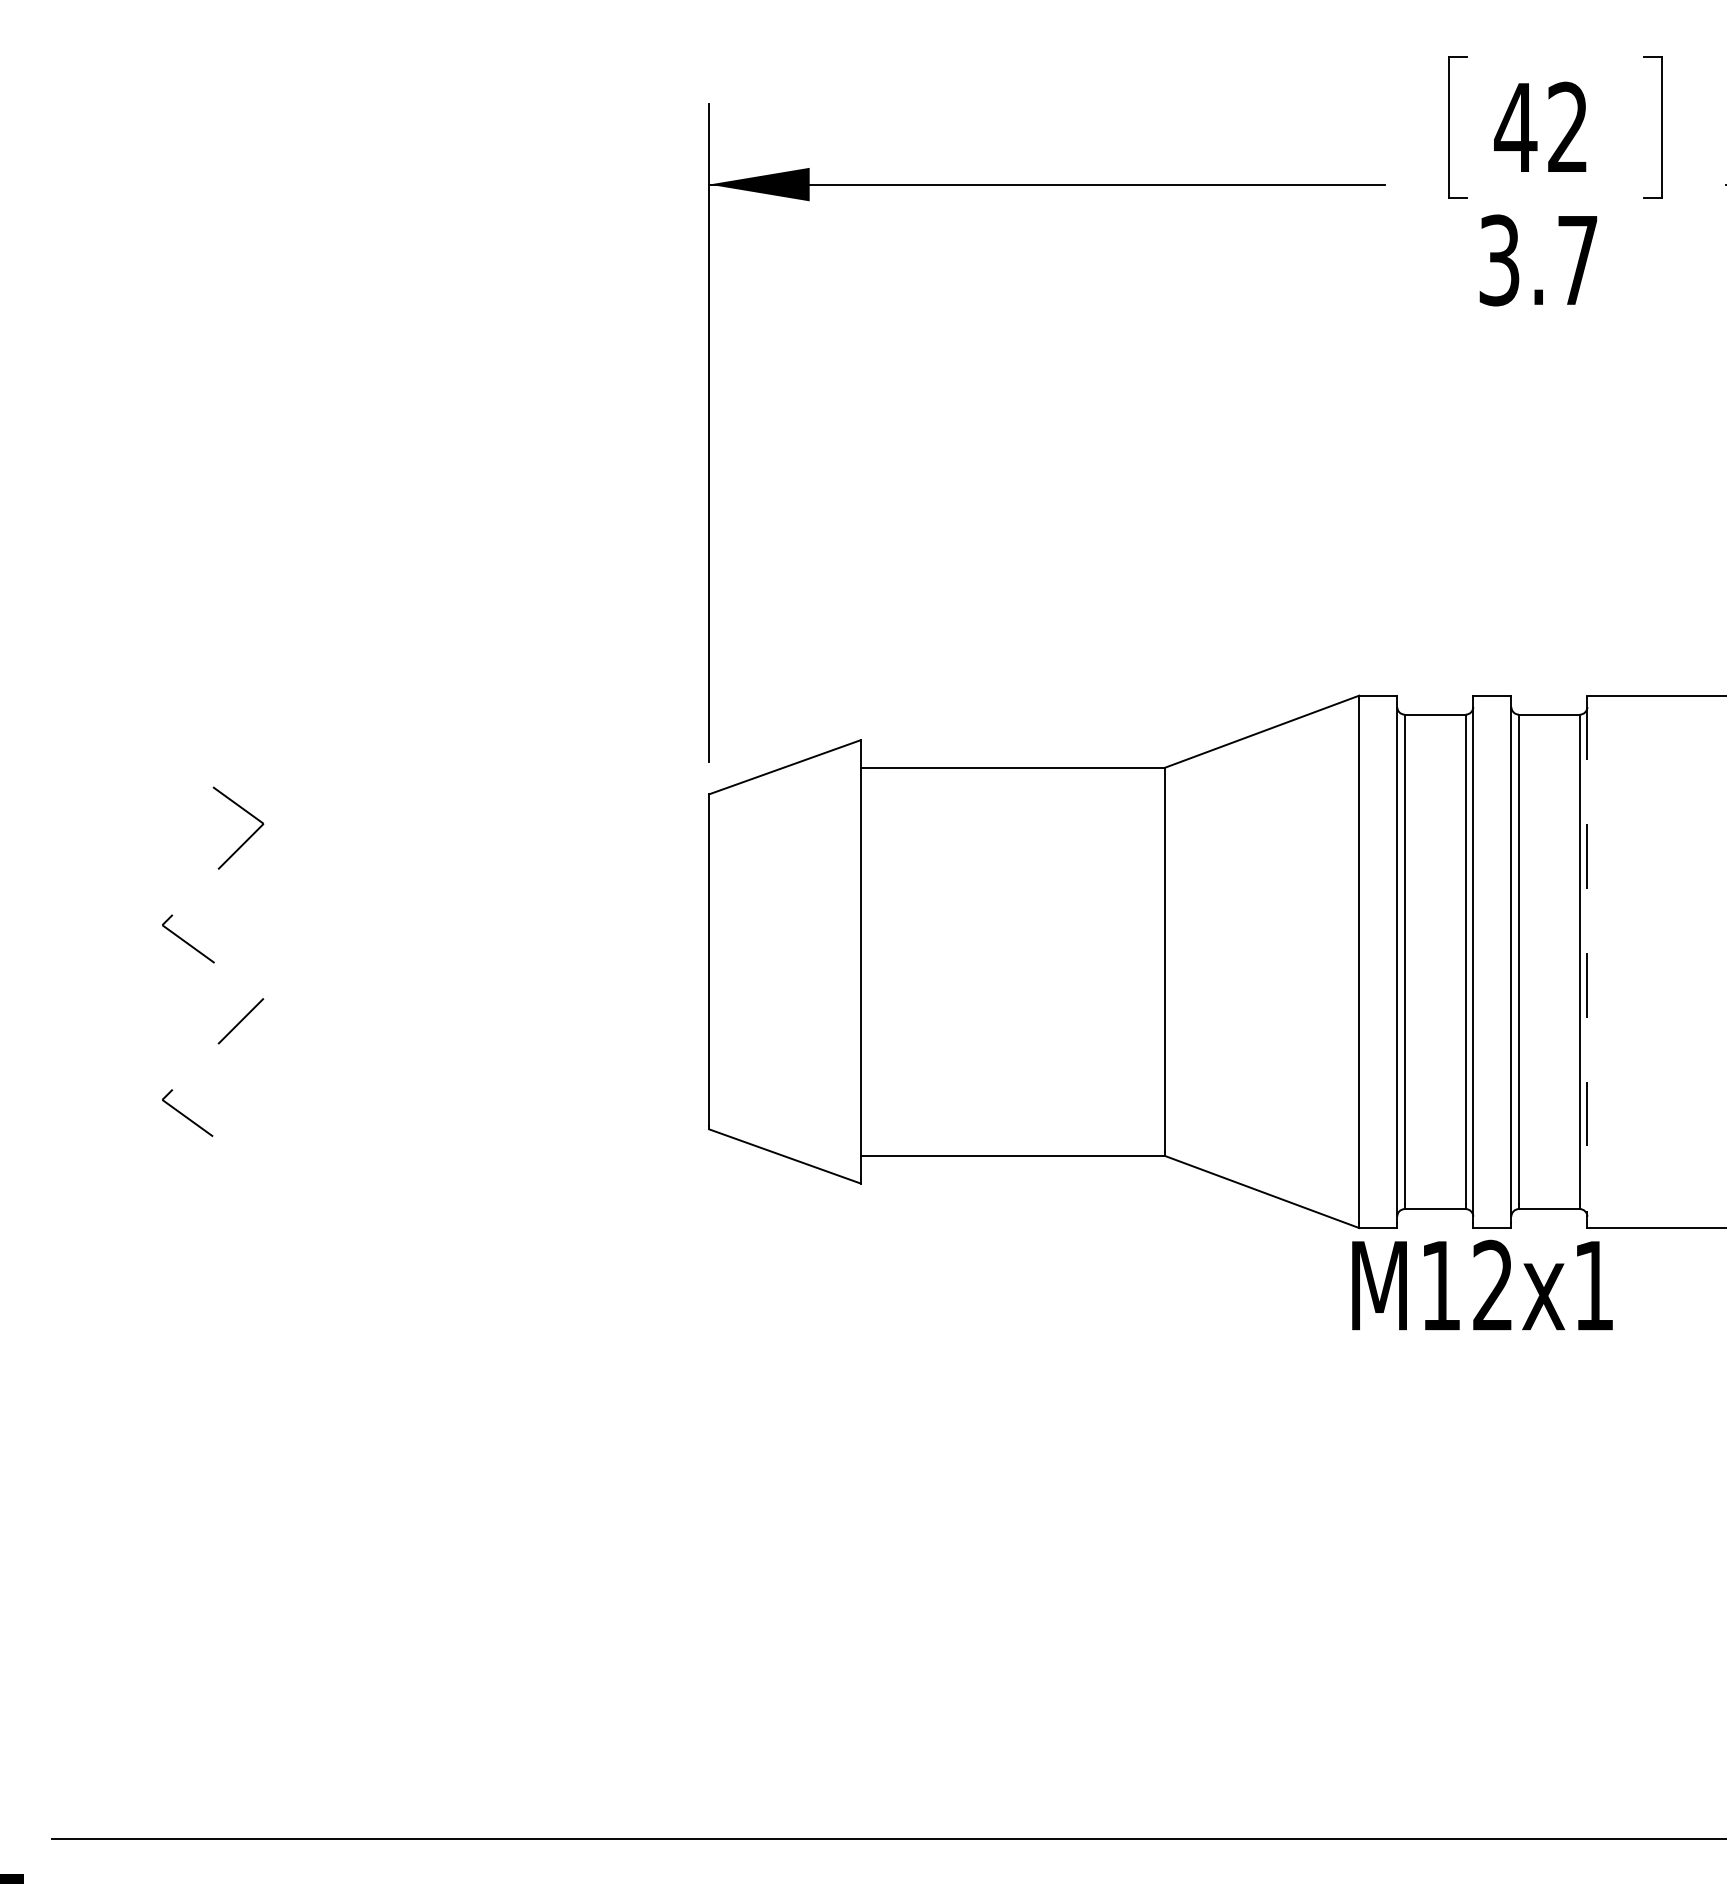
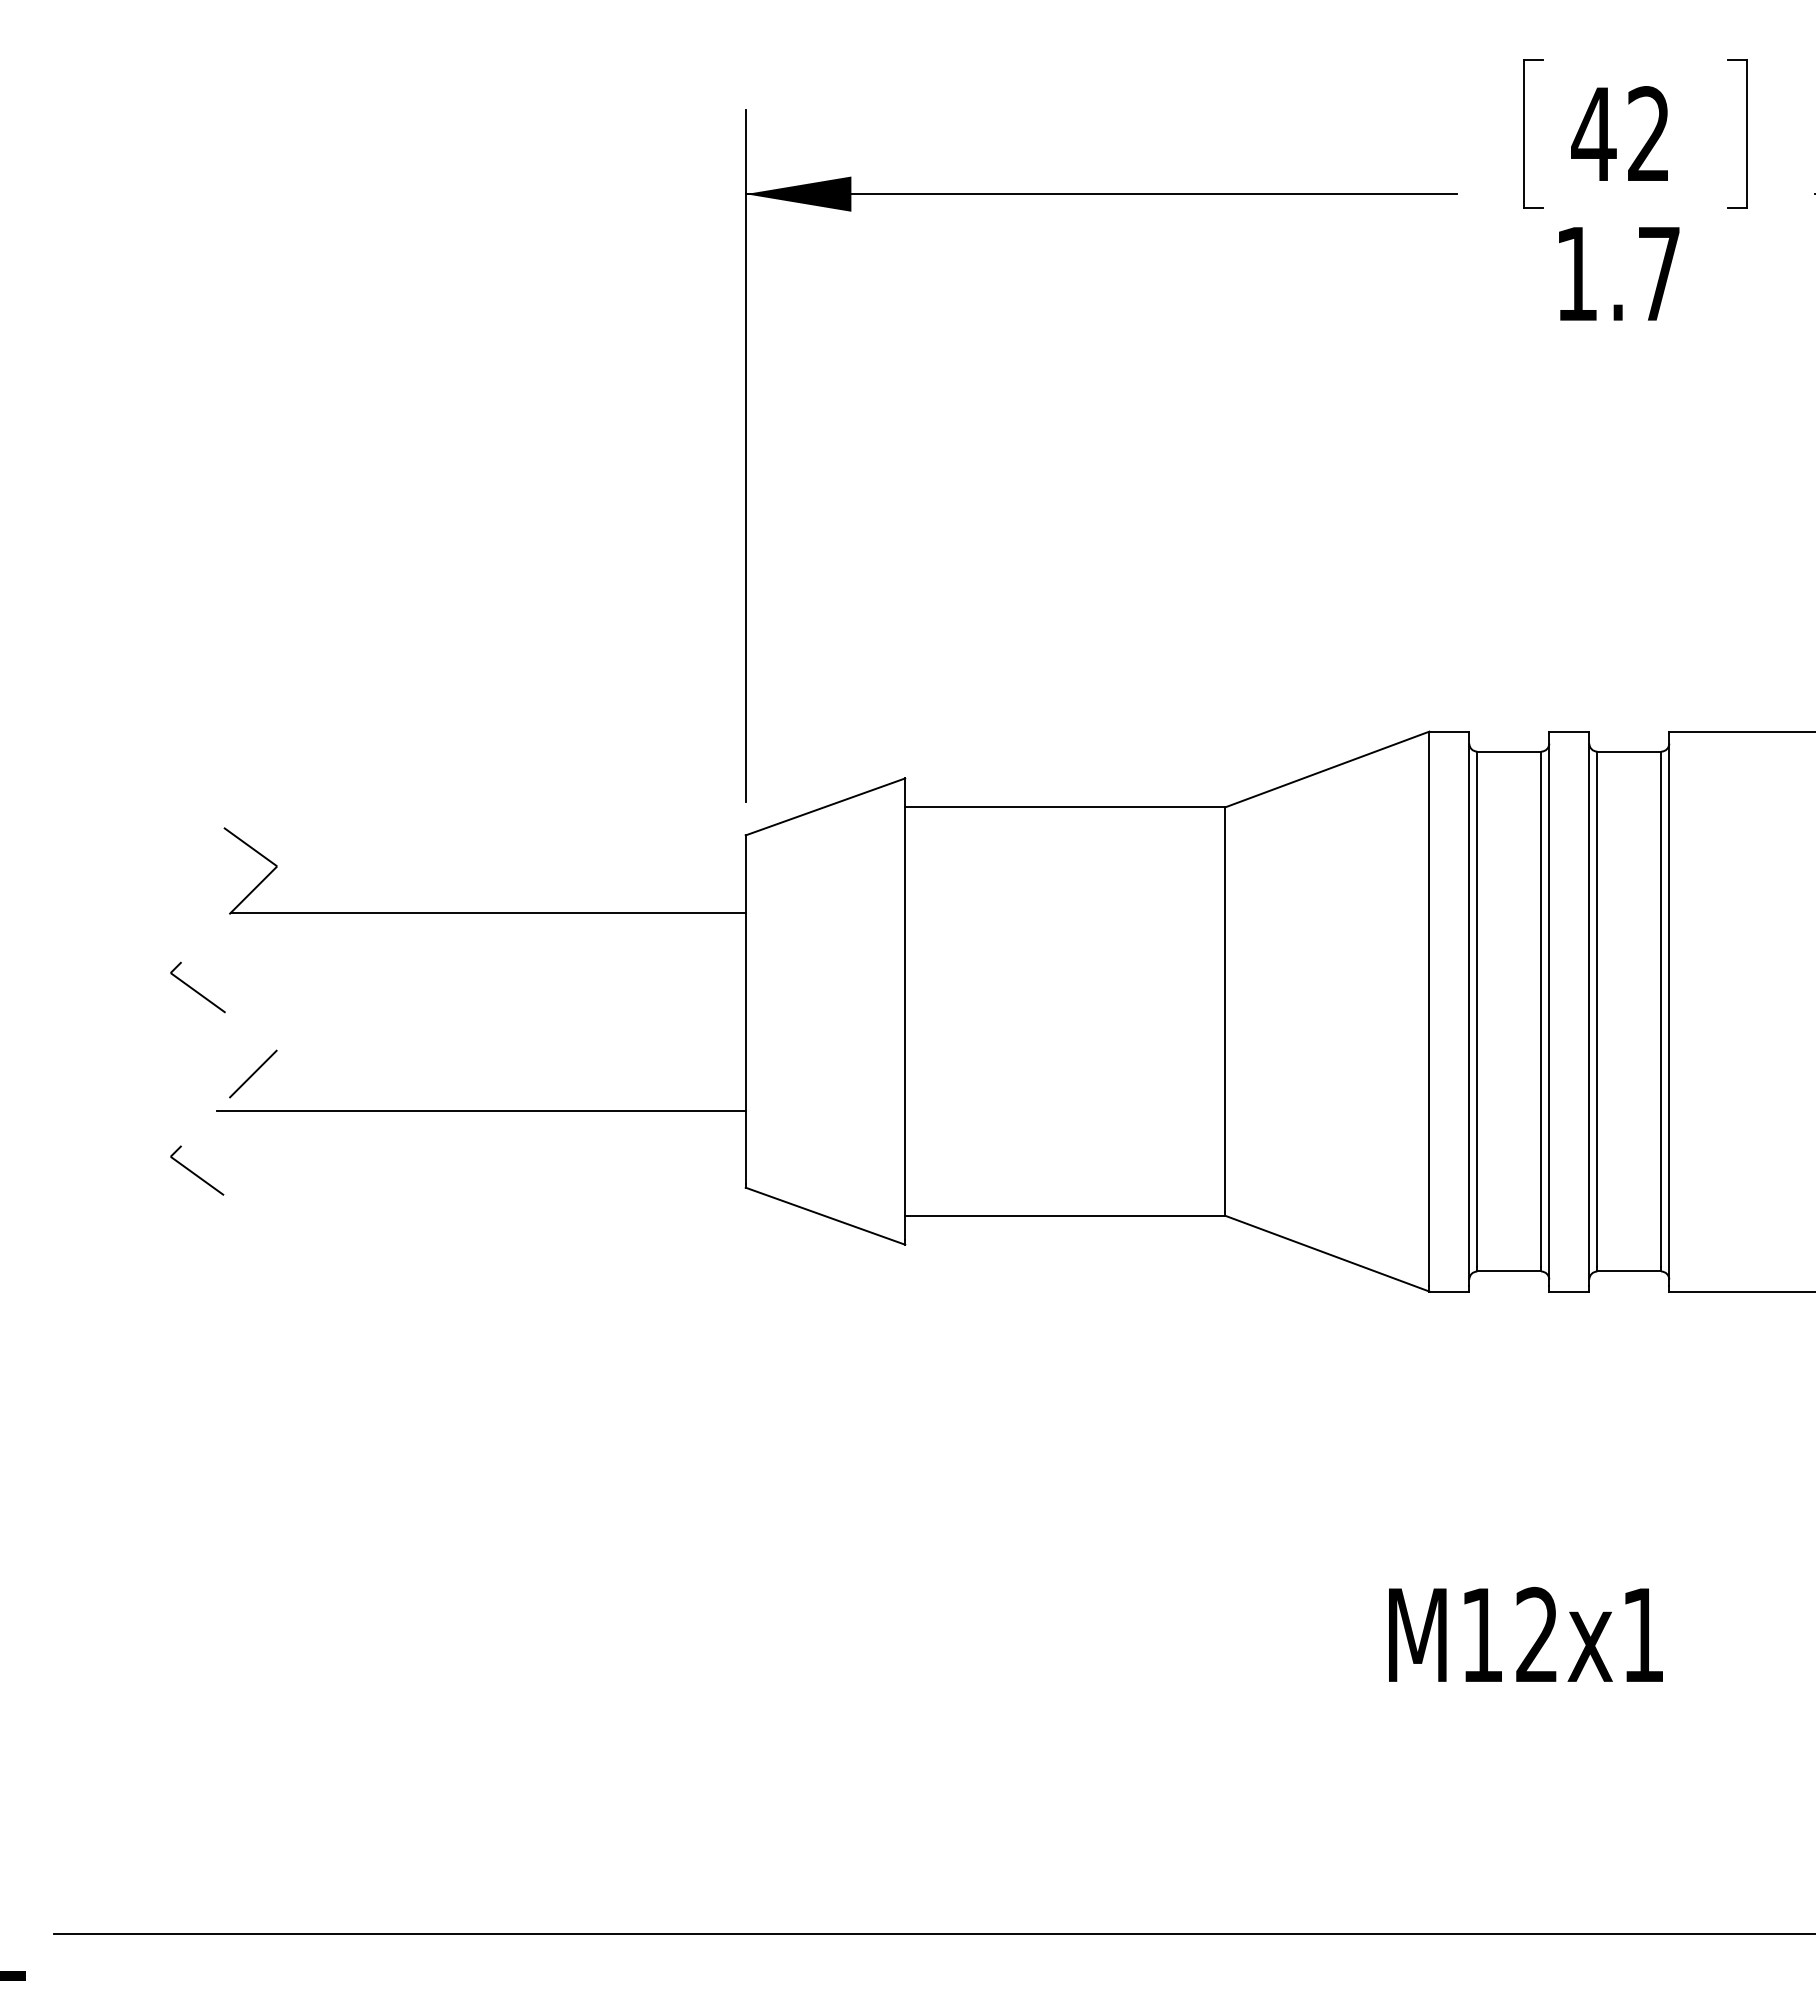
text: (1499, 260) -> (1576, 273), 3.7 -> 1.7
line: (464, 867) -> (488, 912), added
line: (1587, 959) -> (1669, 1009), dashed -> solid
line: (456, 1055) -> (480, 1110), added
text: (1482, 1284) -> (1525, 1633), moved

